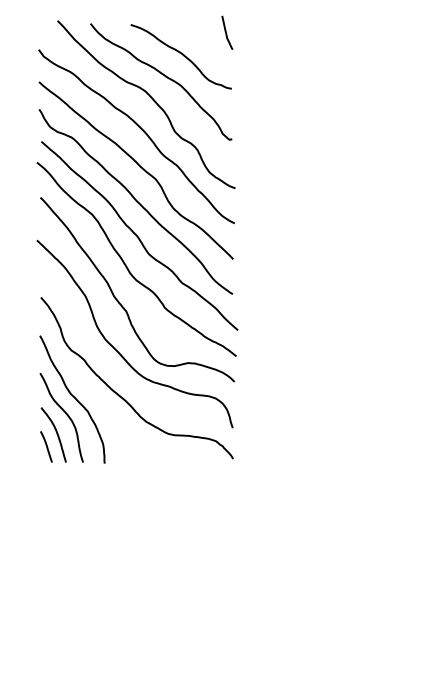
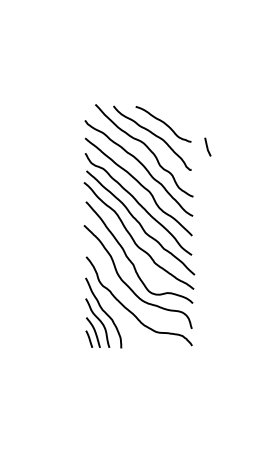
line: (226, 31) -> (207, 146), moved

